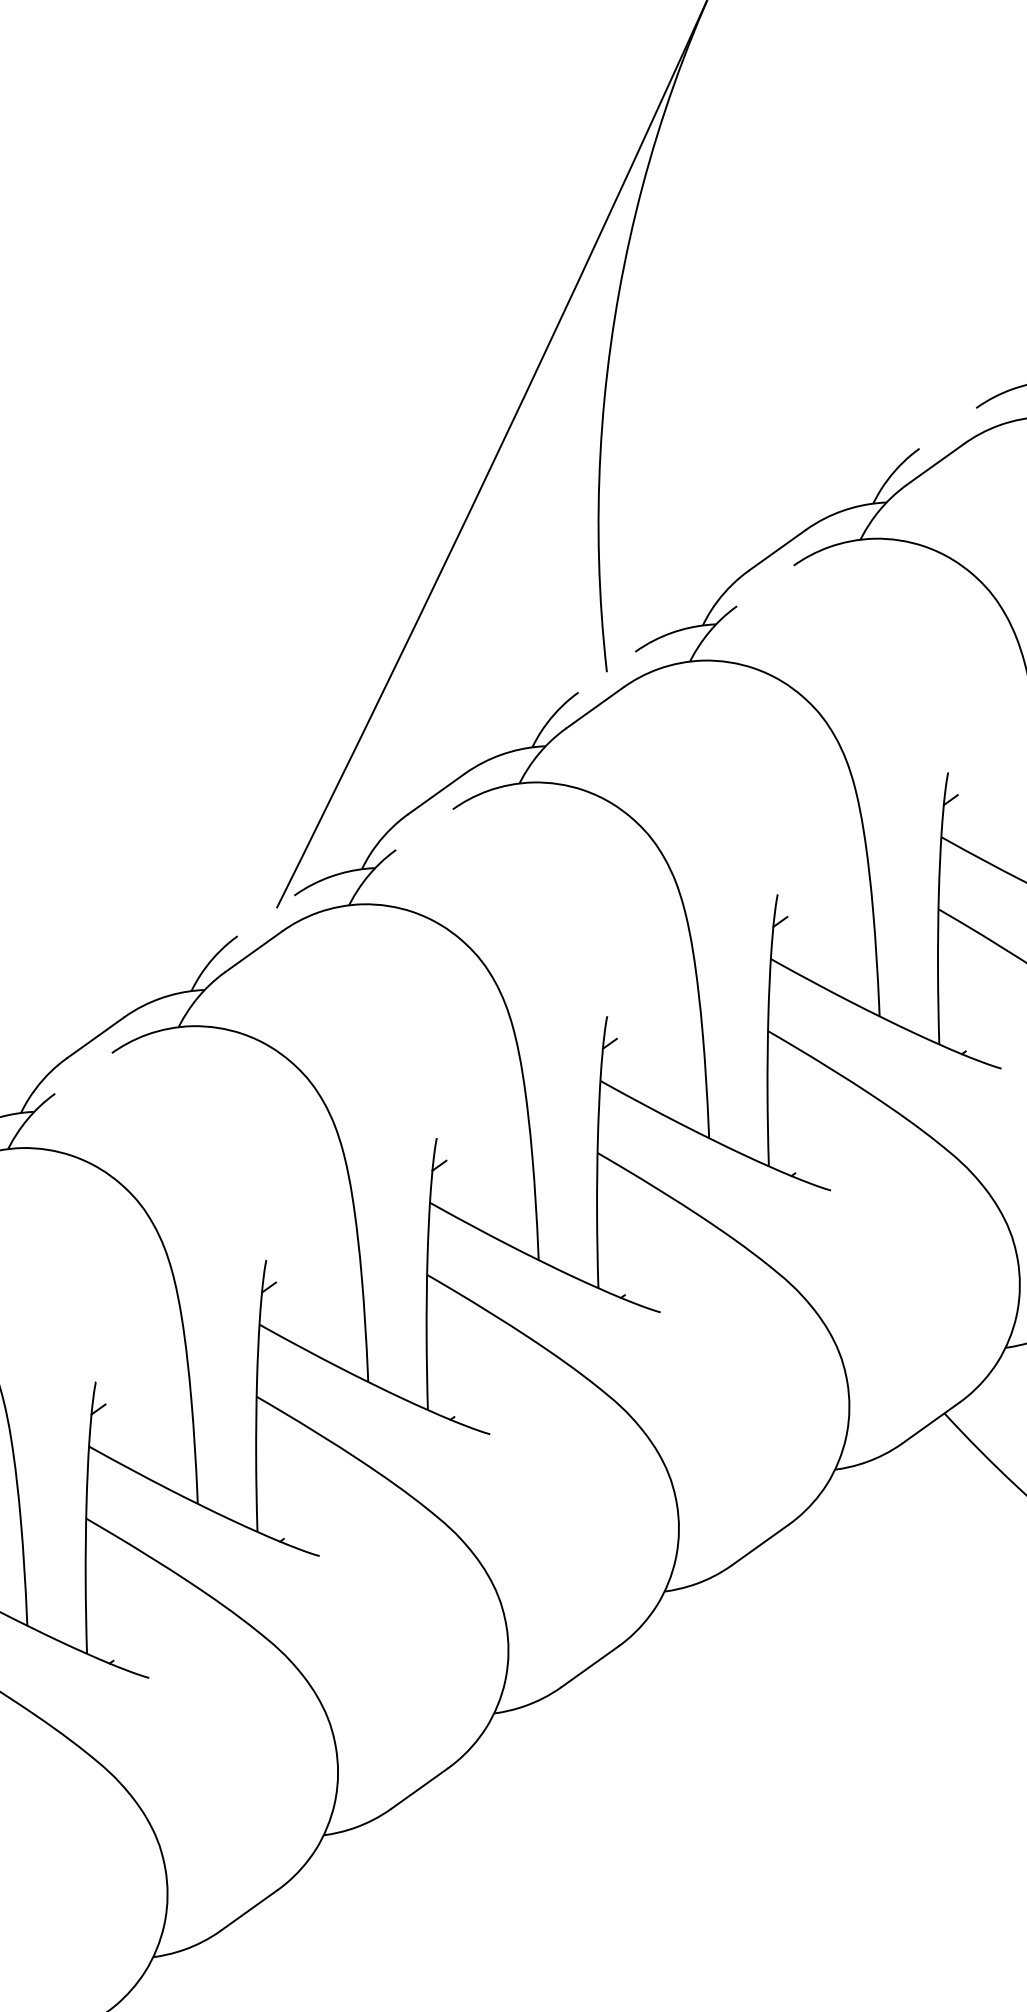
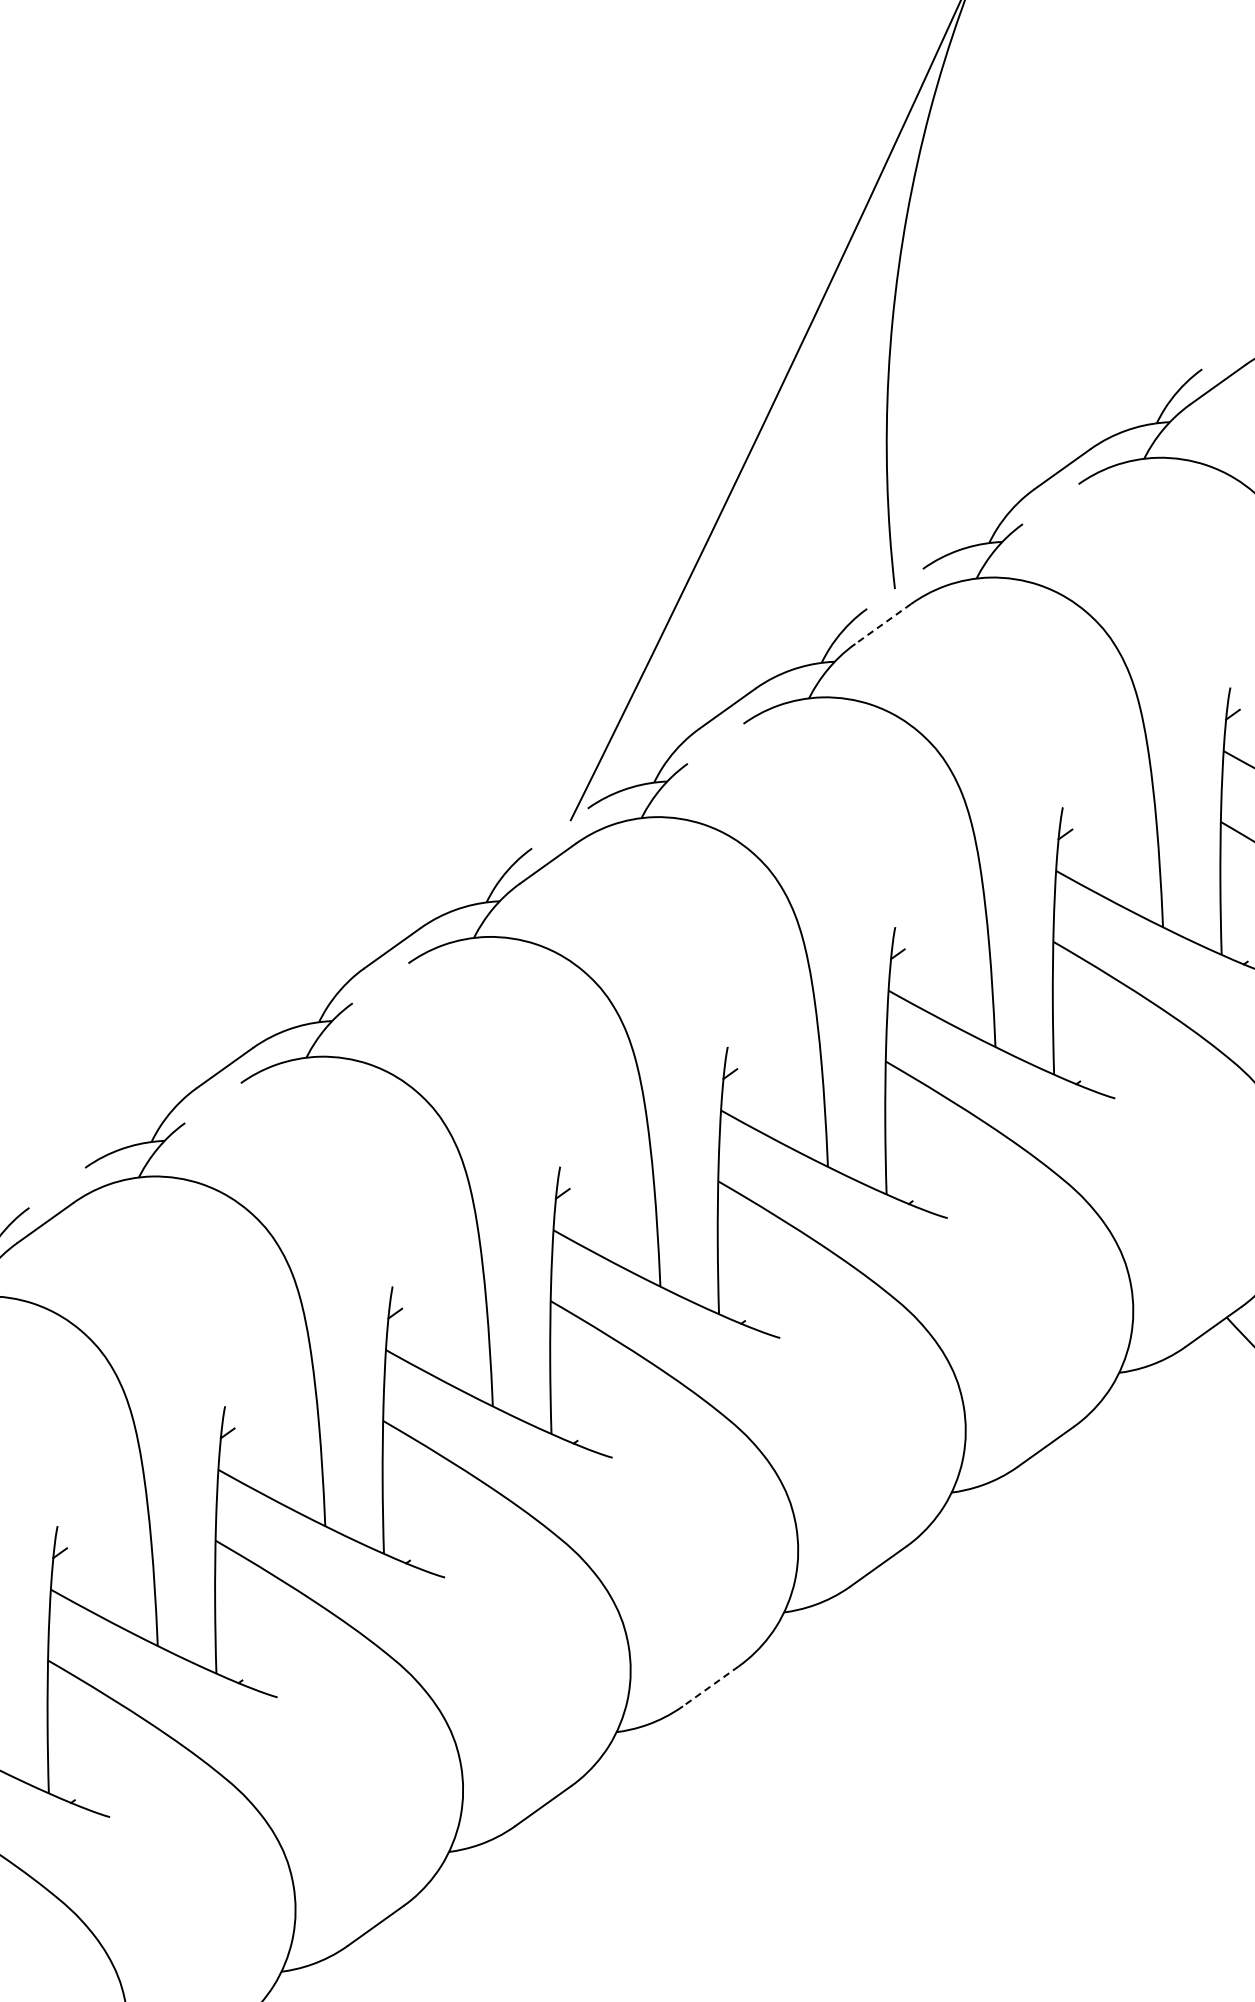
line: (594, 708) -> (882, 624), solid -> dashed
line: (419, 1788) -> (710, 1686), solid -> dashed

